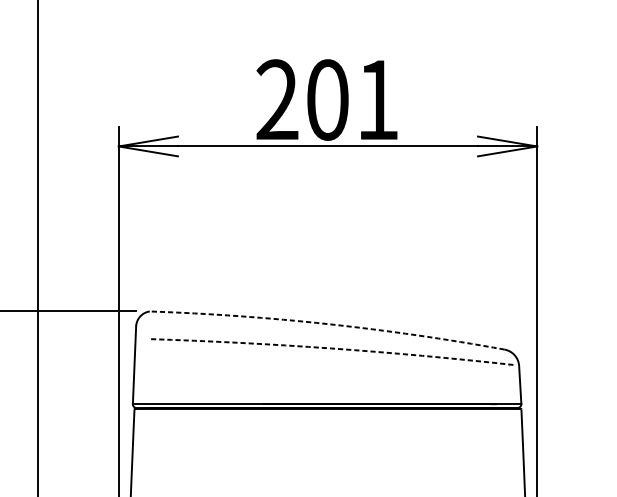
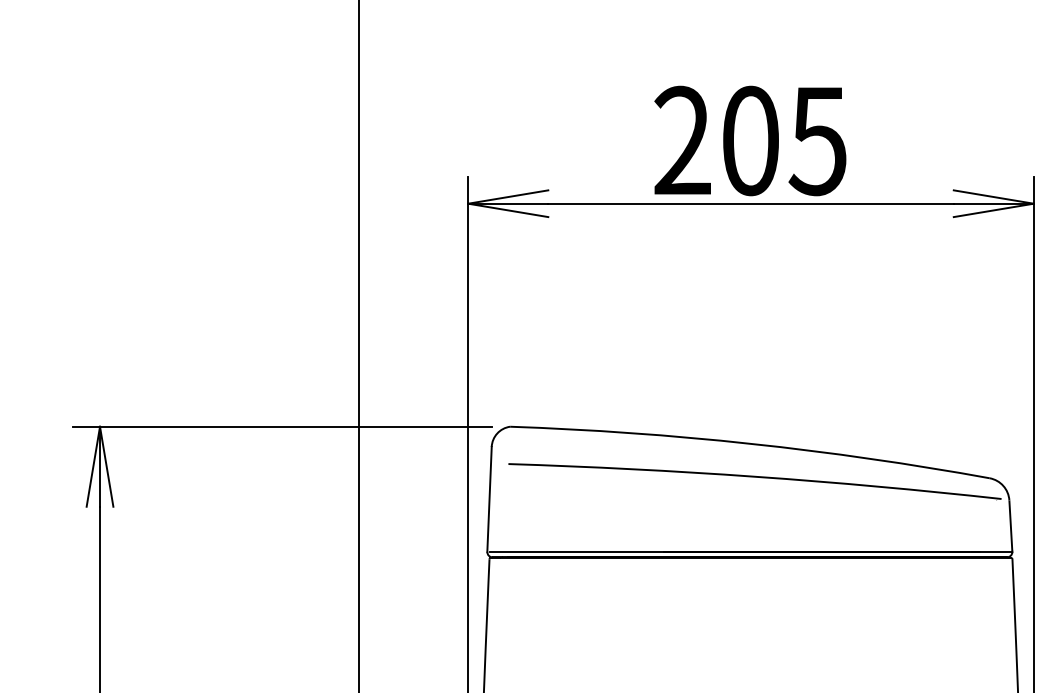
text: (377, 100) -> (817, 141), 201 -> 205
arc: (327, 323) -> (750, 443), dashed -> solid
arc: (331, 348) -> (755, 476), dashed -> solid

